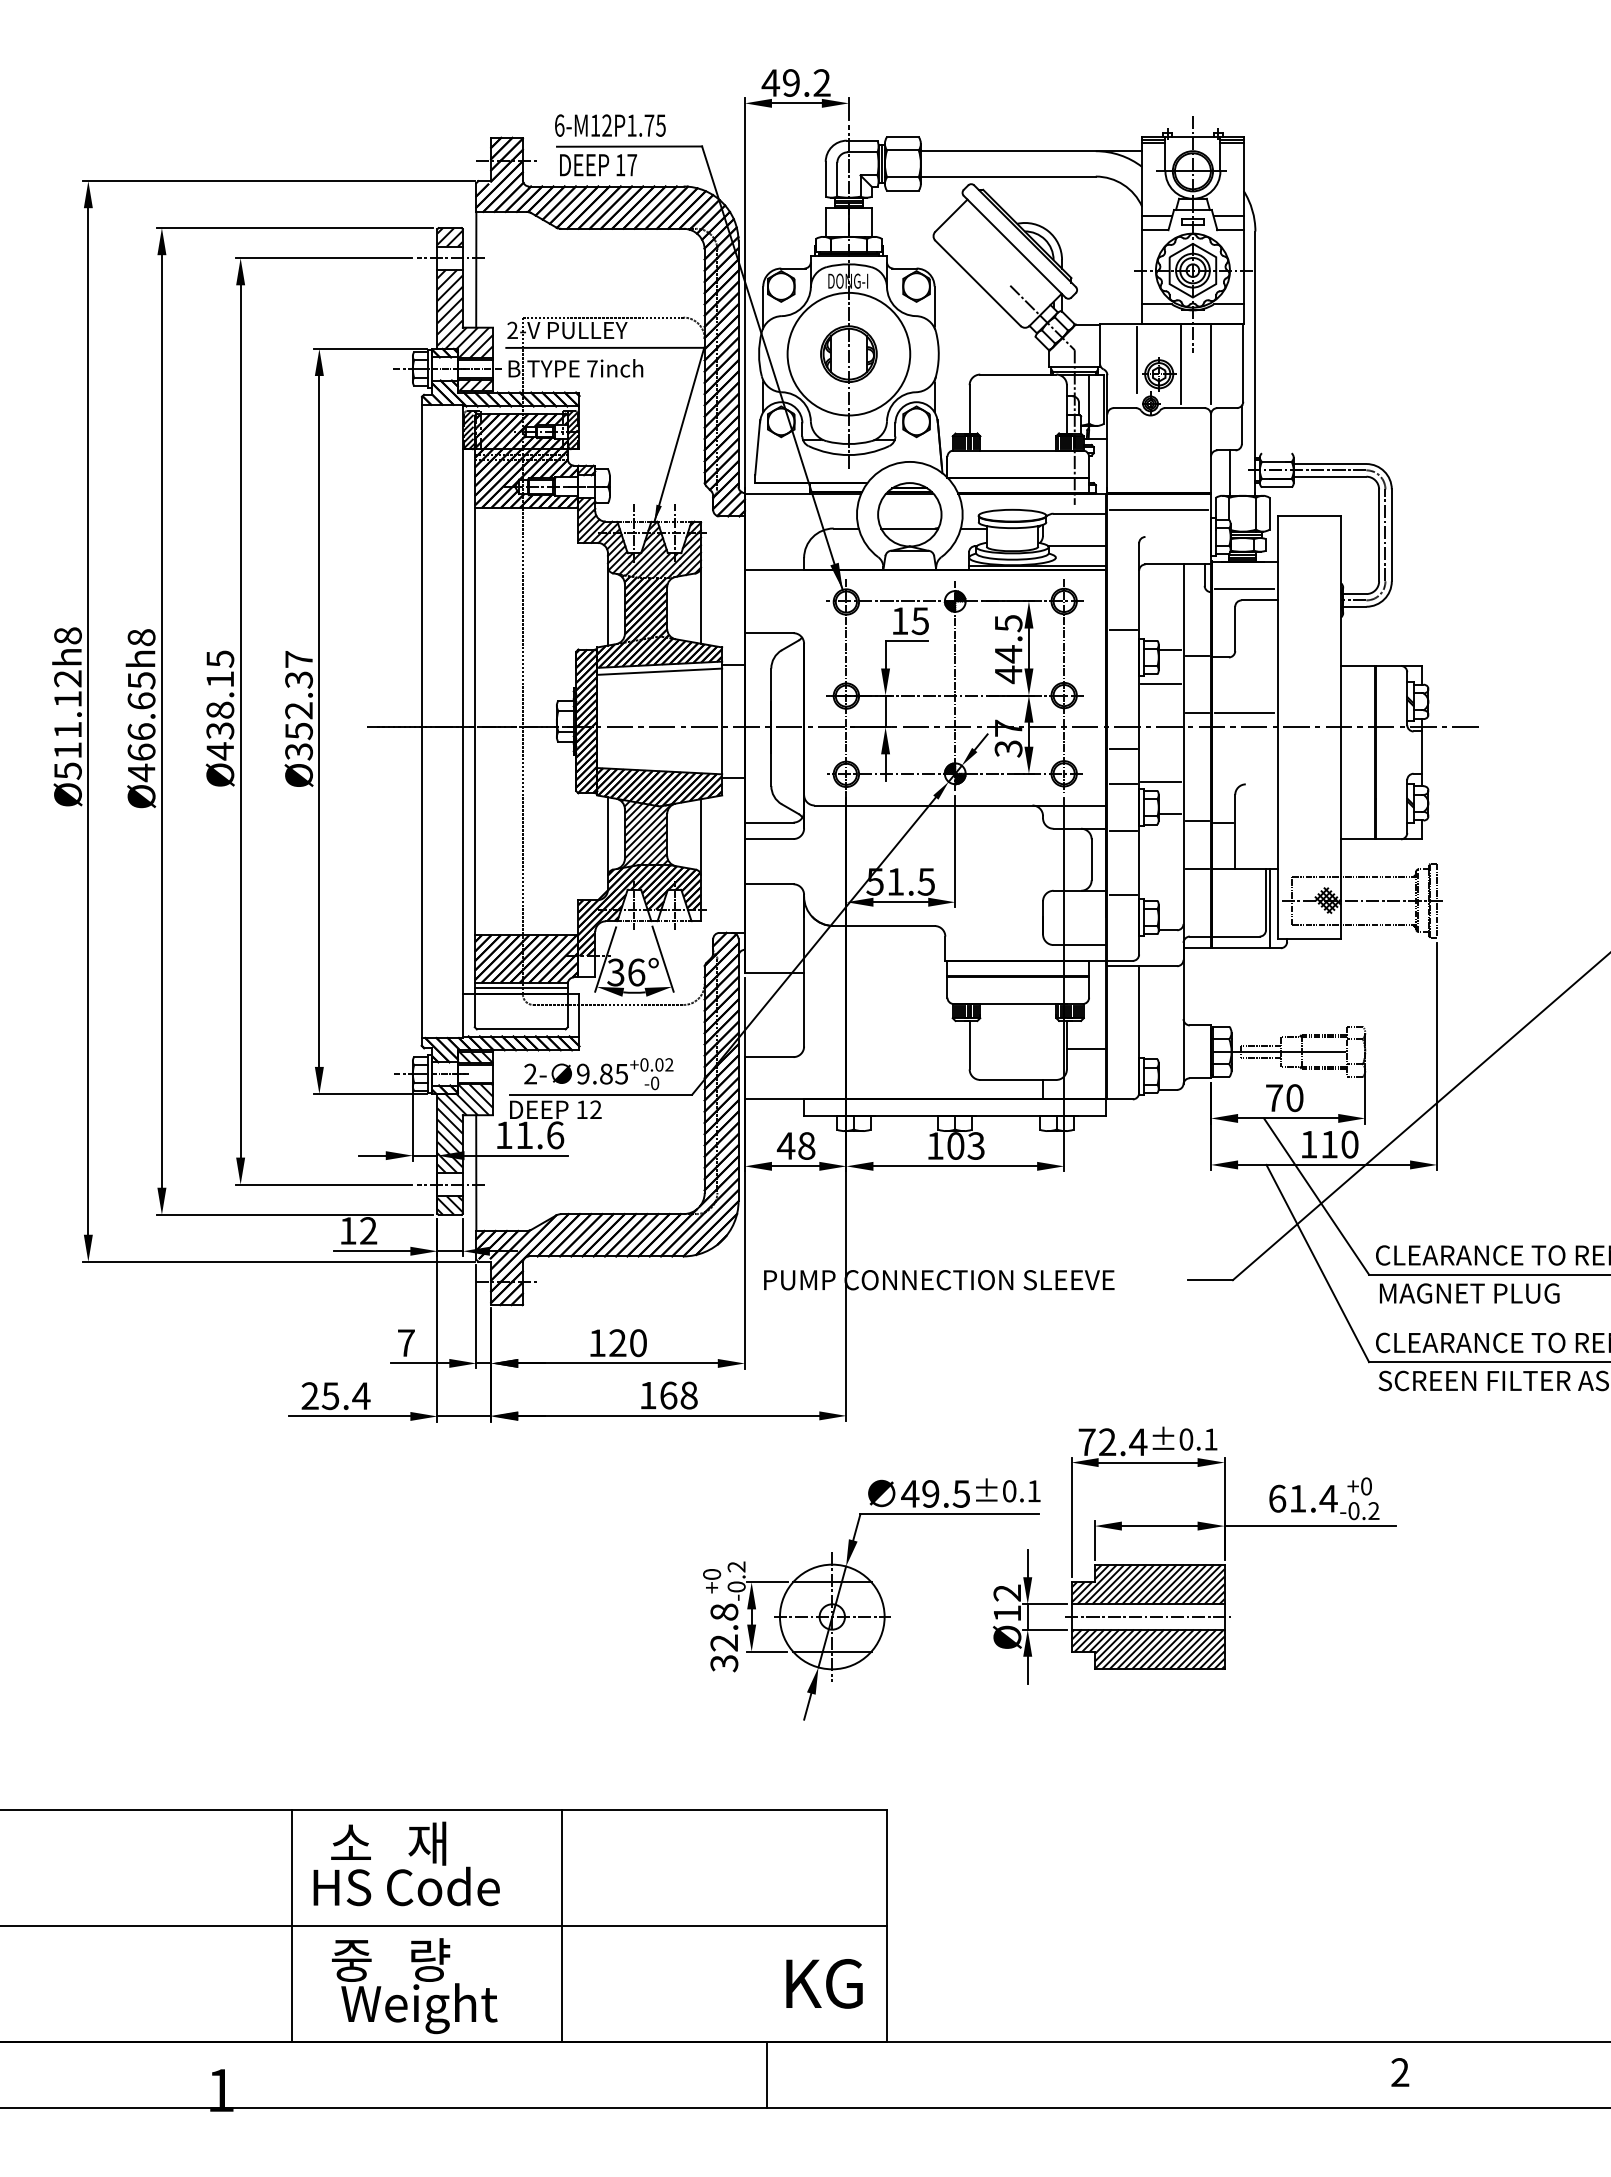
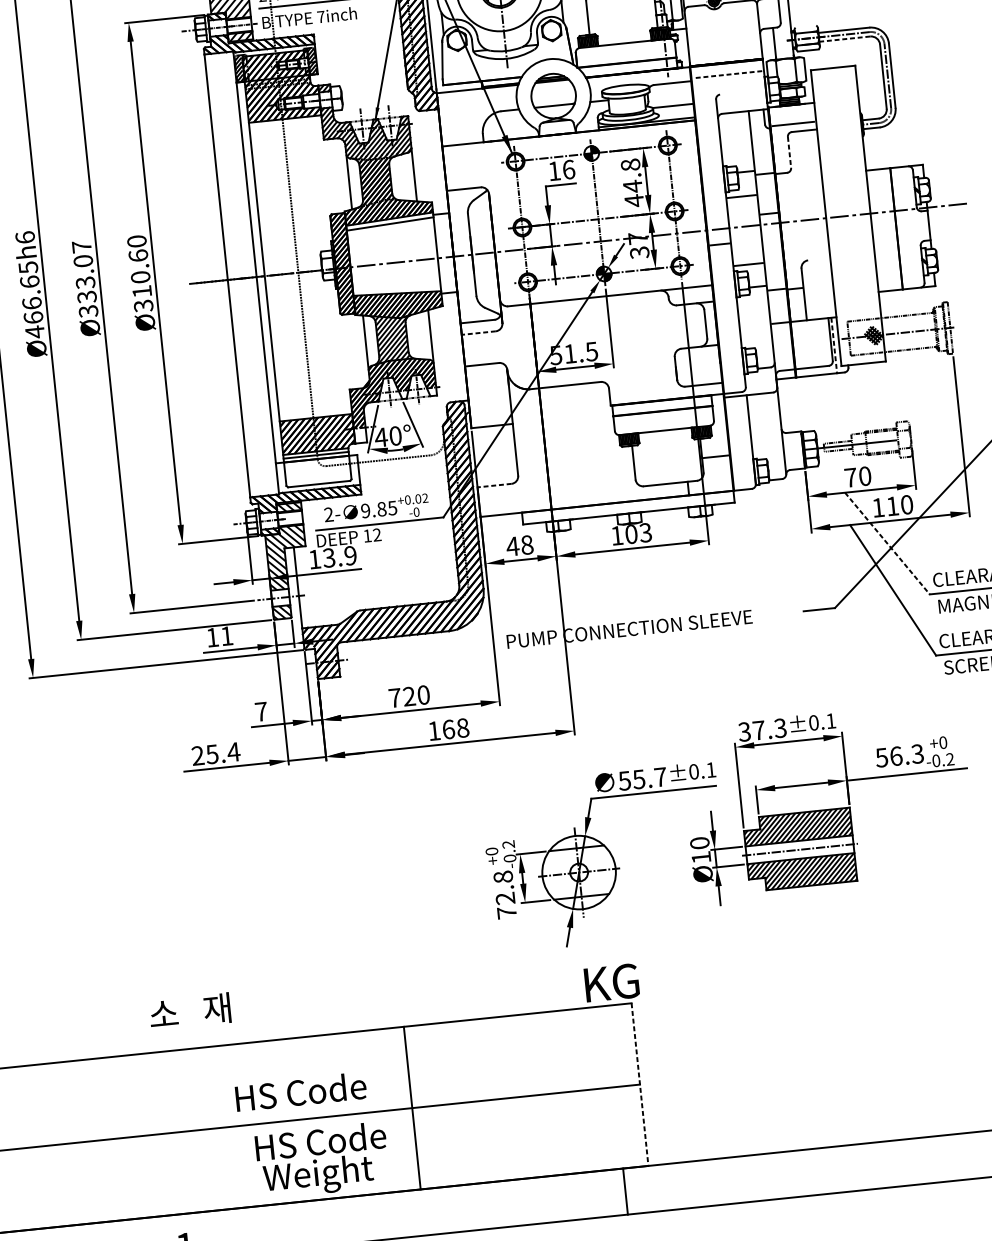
line: (1329, 476) -> (844, 39), solid -> dashed
line: (1158, 509) -> (727, 74), solid -> dashed
text: (920, 621) -> (568, 170), 15 -> 16
text: (1008, 623) -> (630, 165), 44.5 -> 44.8
line: (1235, 629) -> (789, 152), solid -> dashed
line: (1123, 630) -> (711, 161), removed
text: (141, 637) -> (25, 237), Ø466.65h8 -> Ø466.65h6
text: (299, 695) -> (139, 266), Ø352.37 -> Ø310.60
text: (220, 705) -> (85, 279), Ø438.15 -> Ø333.07
line: (1244, 712) -> (802, 210), removed
line: (1123, 784) -> (722, 269), removed
line: (1123, 831) -> (726, 302), removed
line: (768, 839) -> (478, 333), solid -> dashed
line: (1123, 895) -> (730, 346), removed
line: (1270, 908) -> (834, 345), solid -> dashed
text: (625, 972) -> (387, 436), 36° -> 40°
line: (768, 1057) -> (494, 485), solid -> dashed
text: (539, 1135) -> (339, 557), 11.6 -> 13.9
line: (1316, 1196) -> (887, 543), solid -> dashed
text: (368, 1230) -> (226, 635), 12 -> 11
text: (597, 1342) -> (395, 697), 120 -> 720
text: (1112, 1442) -> (762, 730), 72.4 -> 37.3
text: (935, 1493) -> (642, 778), 49.5 -> 55.7
text: (1302, 1498) -> (899, 755), 61.4 -> 56.3
text: (1007, 1592) -> (699, 842), Ø12 -> Ø10
text: (724, 1663) -> (507, 912), 32.8 -> 72.8
text: (388, 1843) -> (190, 1011), moved
line: (292, 1925) -> (223, 1127), removed
line: (887, 1926) -> (640, 1085), solid -> dashed
text: (425, 1959) -> (319, 1141), 중   량 -> HS Code
text: (824, 1983) -> (611, 982), moved
line: (767, 2074) -> (625, 1191), moved

